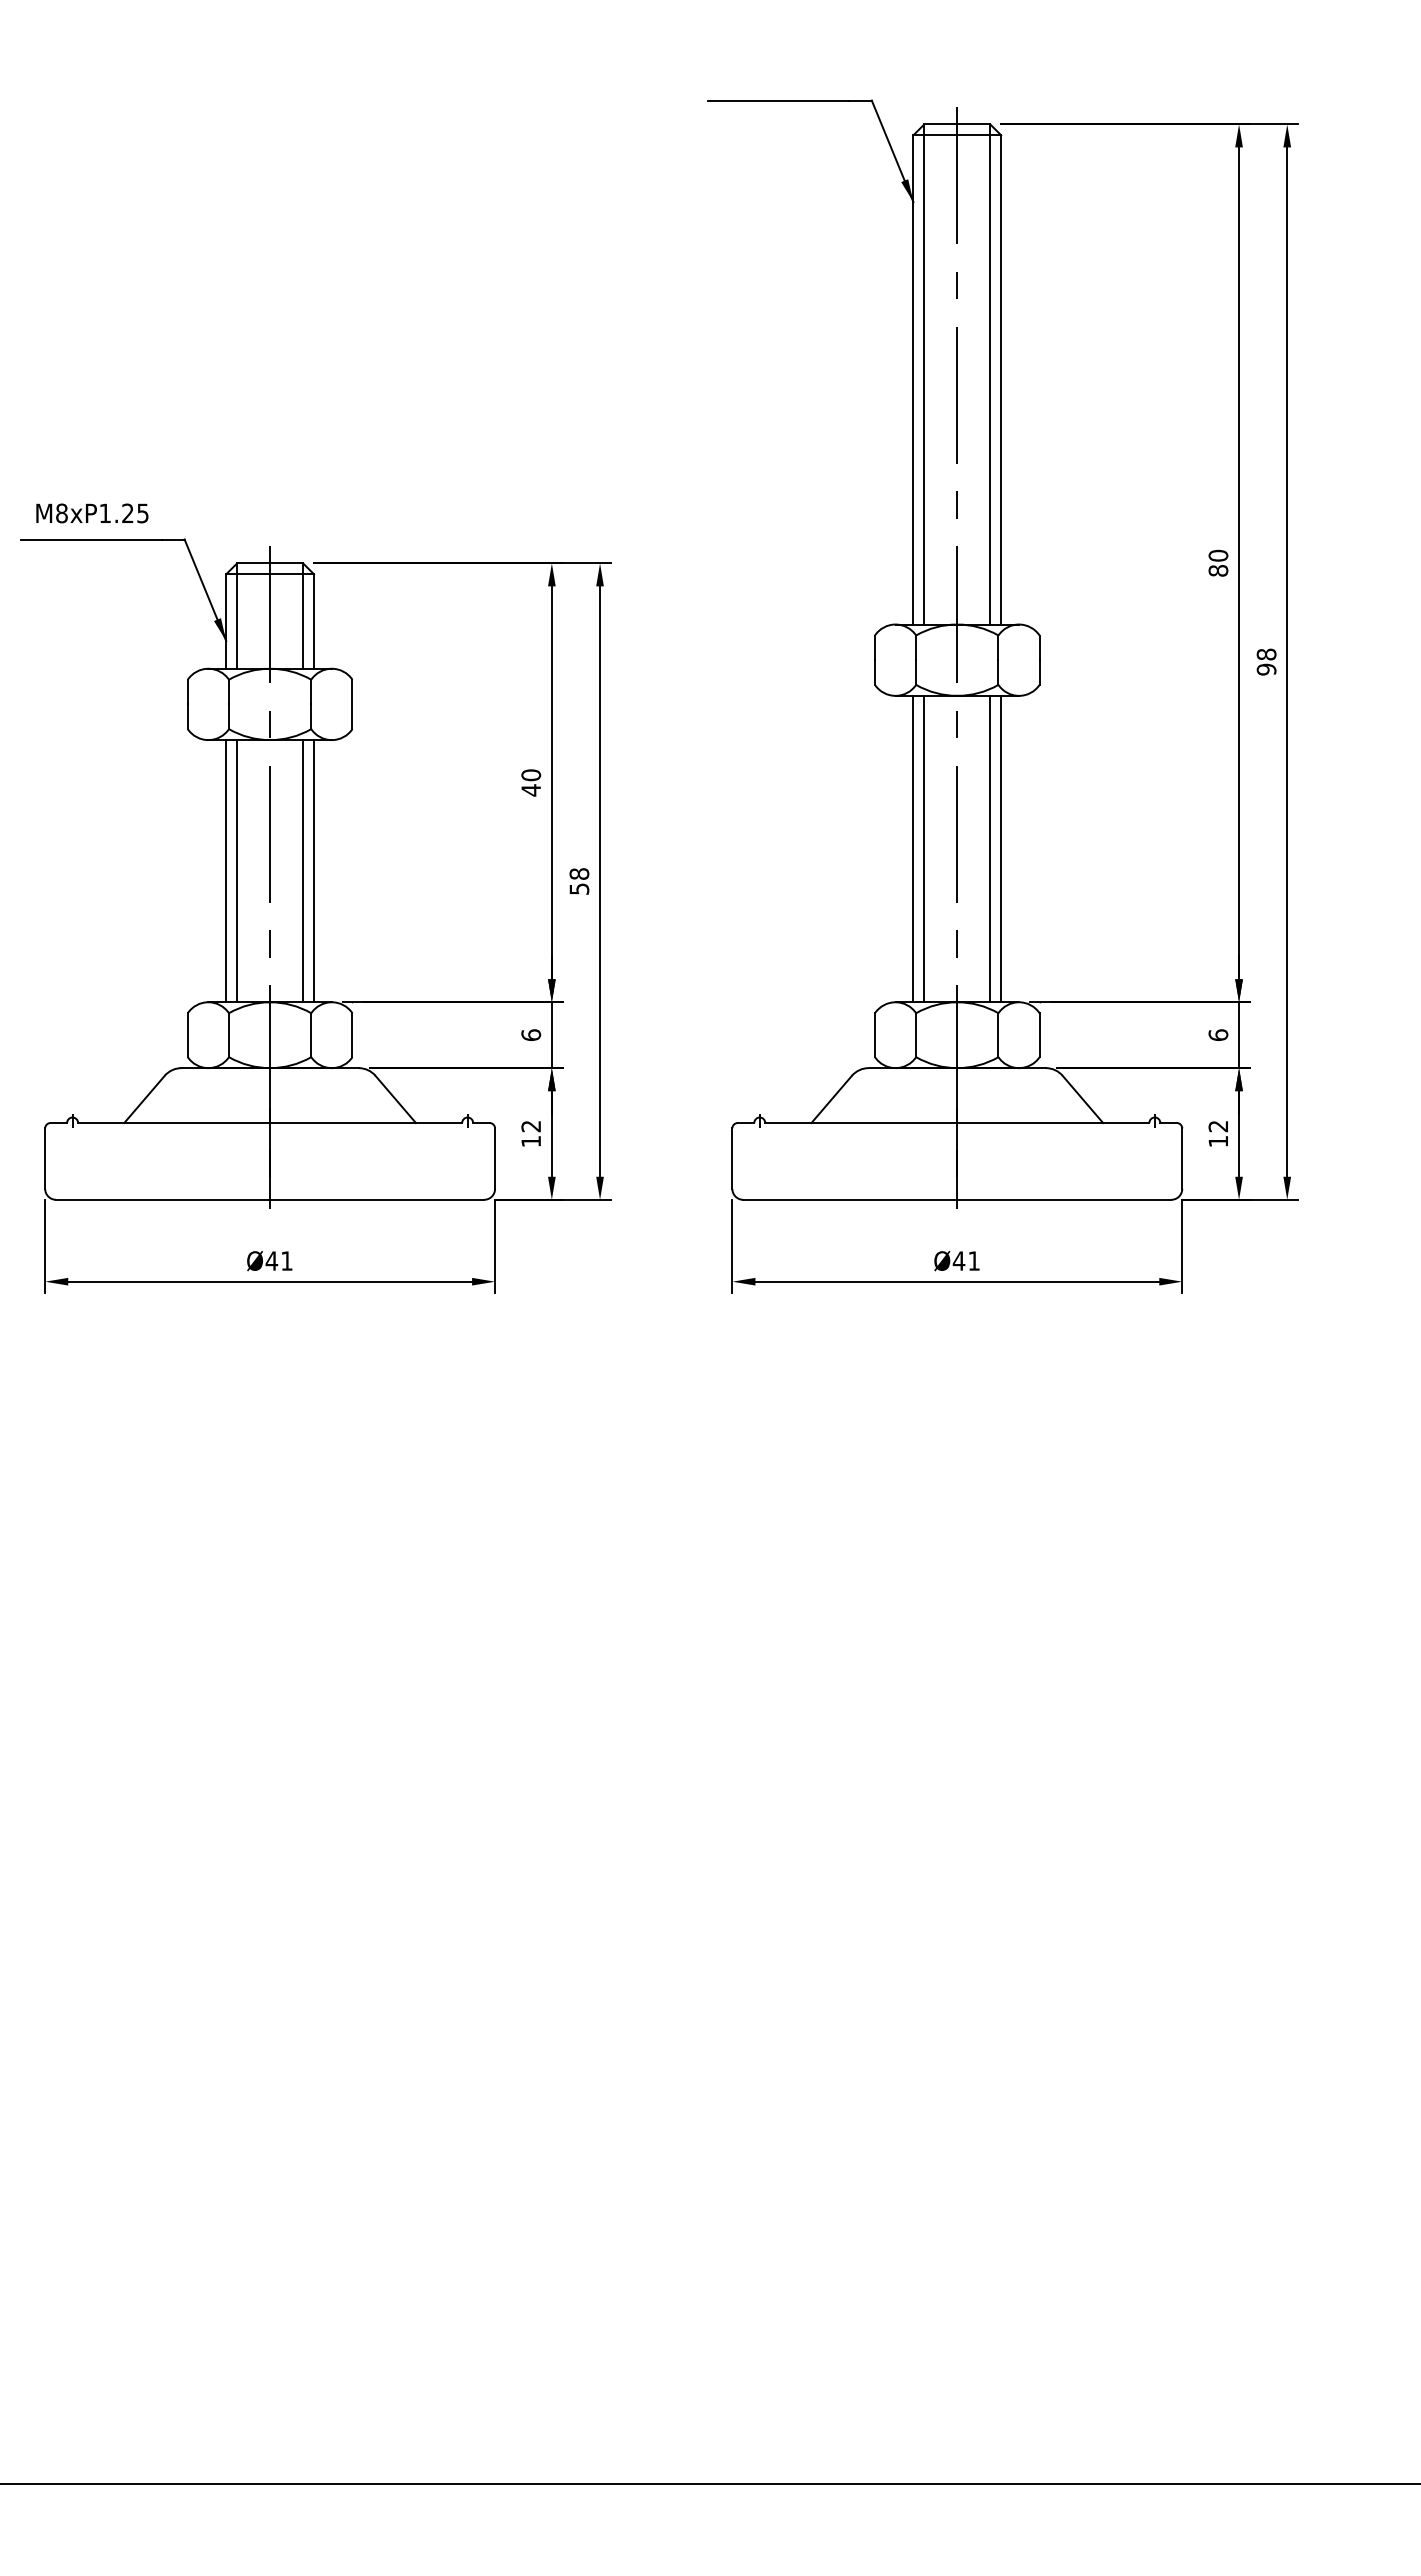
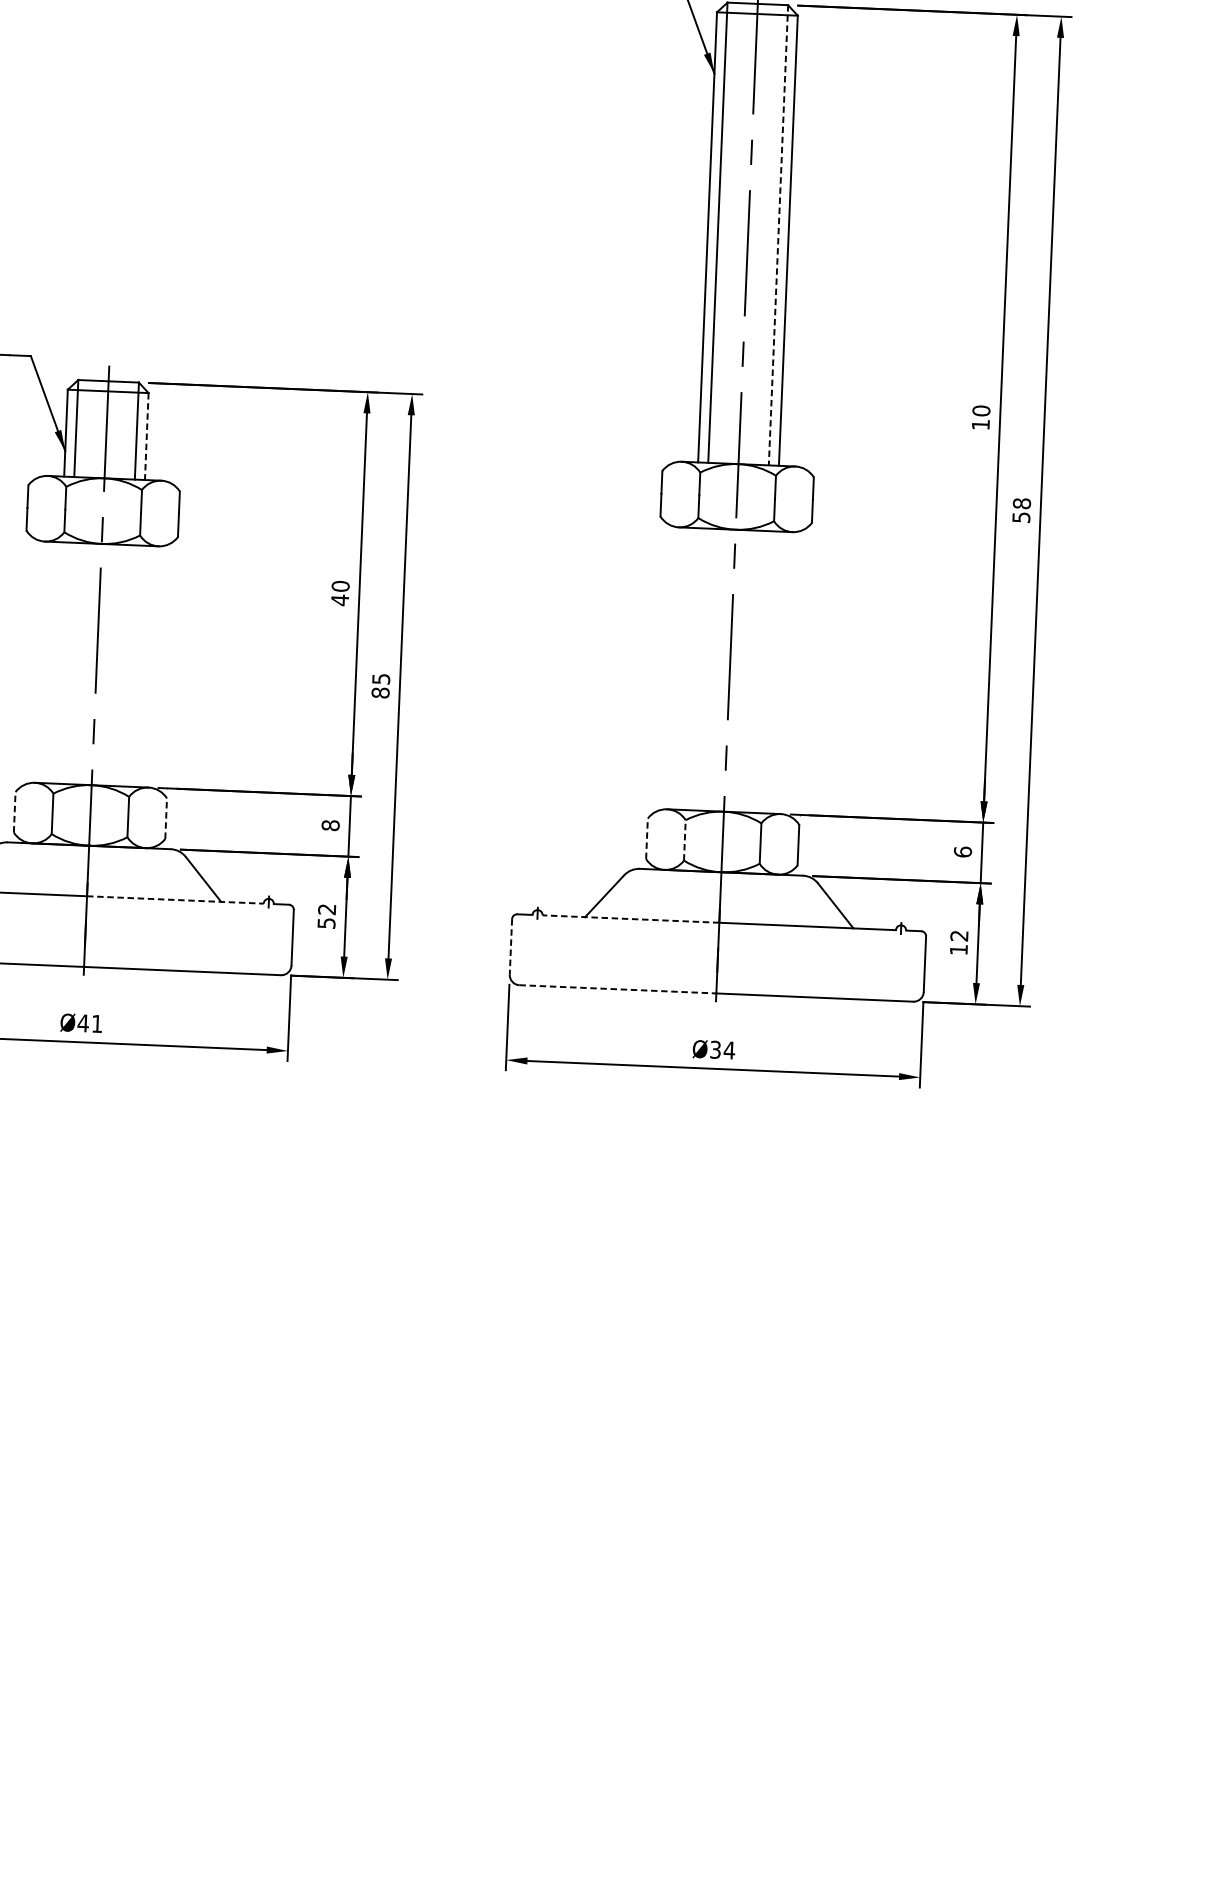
line: (990, 374) -> (778, 235), solid -> dashed
text: (1218, 570) -> (980, 424), 80 -> 10
line: (314, 622) -> (147, 437), solid -> dashed
text: (1266, 669) -> (1021, 517), 98 -> 58
line: (913, 848) -> (689, 668), removed
line: (924, 848) -> (699, 668), removed
line: (990, 848) -> (760, 671), removed
line: (1001, 848) -> (770, 671), removed
line: (226, 871) -> (56, 663), removed
line: (237, 871) -> (66, 663), removed
line: (303, 871) -> (127, 666), removed
line: (314, 871) -> (137, 666), removed
text: (579, 881) -> (381, 685), 58 -> 85
line: (187, 1035) -> (14, 812), solid -> dashed
line: (352, 1035) -> (166, 818), solid -> dashed
text: (530, 1035) -> (329, 825), 6 -> 8
line: (875, 1035) -> (647, 839), solid -> dashed
line: (916, 1035) -> (685, 840), solid -> dashed
line: (366, 1123) -> (175, 900), solid -> dashed
line: (860, 1123) -> (630, 919), solid -> dashed
text: (531, 1141) -> (326, 923), 12 -> 52
line: (732, 1159) -> (511, 947), solid -> dashed
line: (850, 1199) -> (618, 989), solid -> dashed
text: (966, 1260) -> (722, 1049), Ø41 -> Ø34

